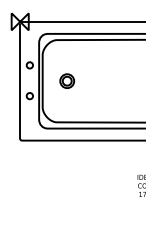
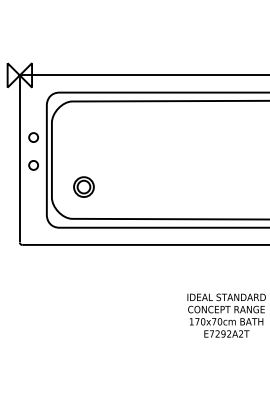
part: (66, 80) -> (83, 186), moved
part: (29, 96) -> (33, 165), moved

